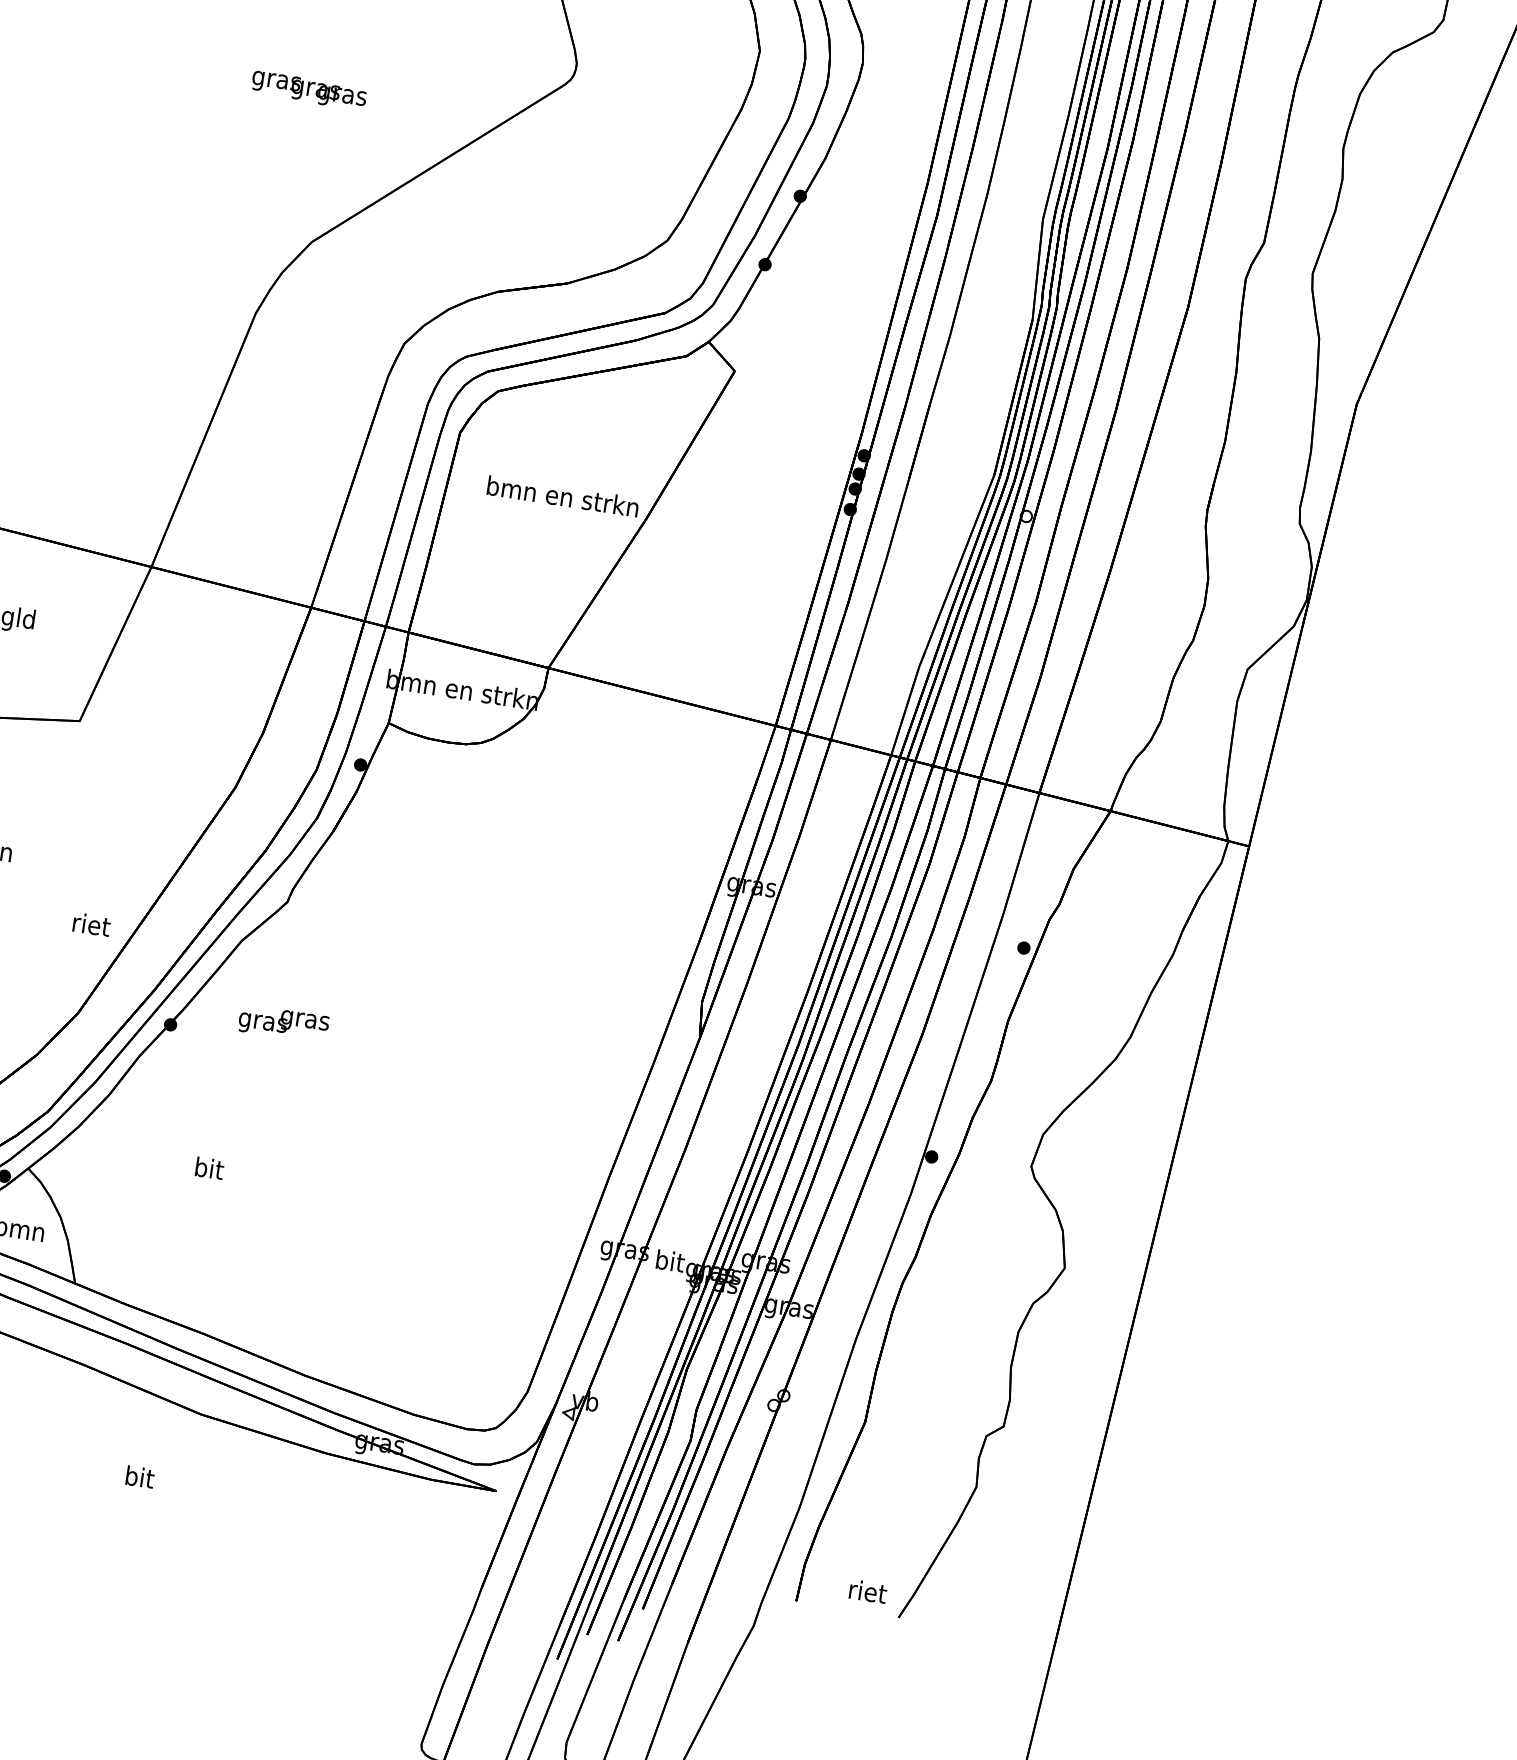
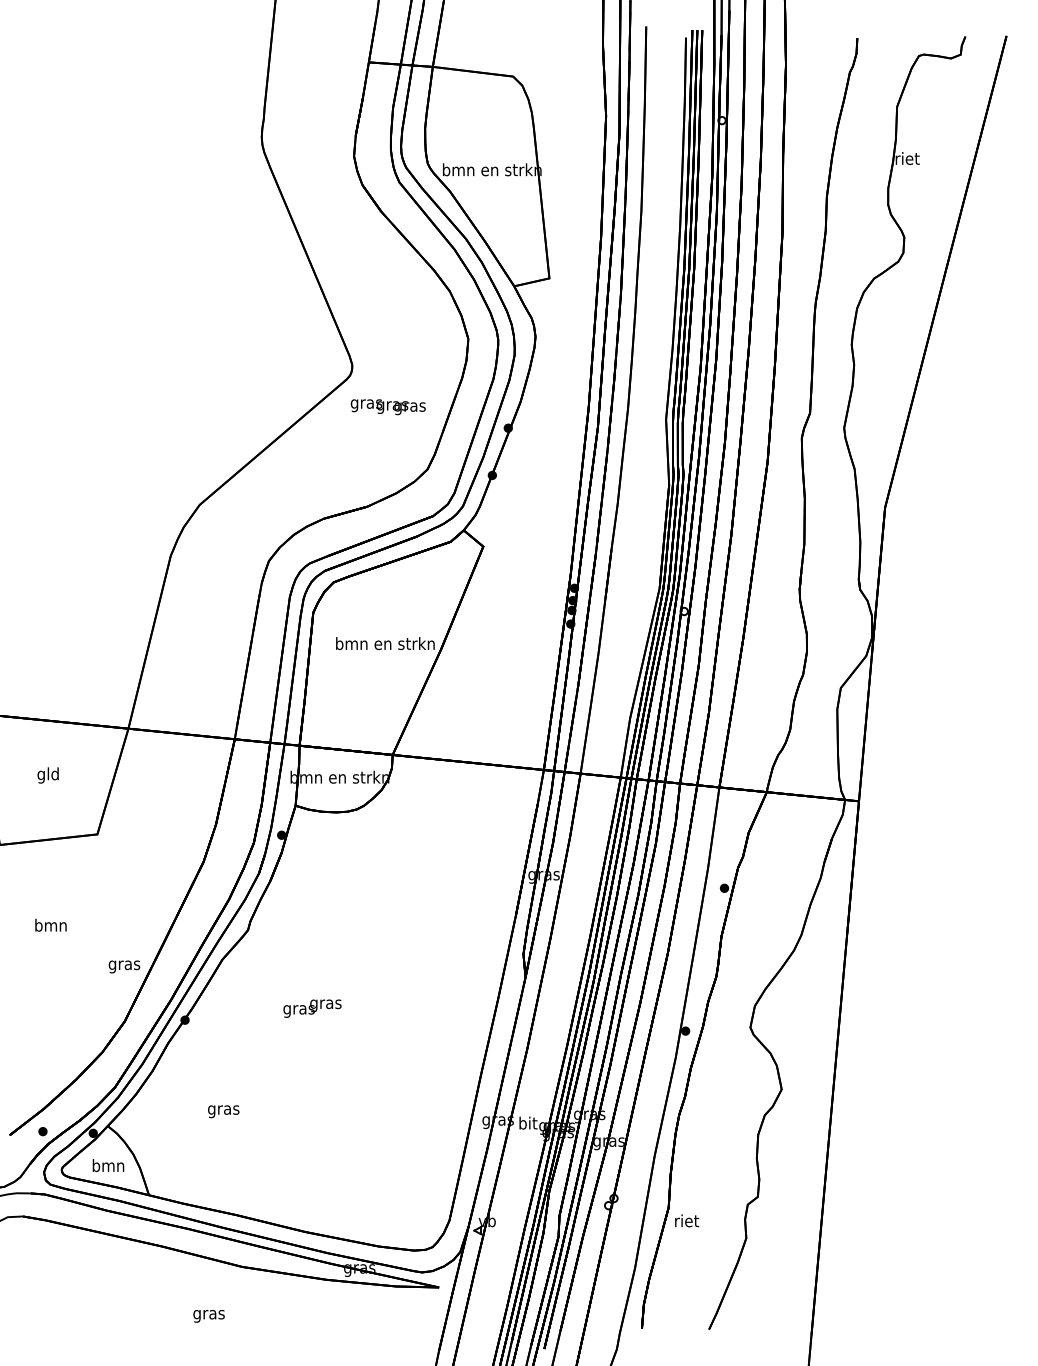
text: (307, 91) -> (387, 407), moved
text: (90, 927) -> (124, 965), riet -> gras
text: (283, 1023) -> (312, 1008), moved
text: (208, 1171) -> (223, 1110), bit -> gras
text: (138, 1479) -> (208, 1314), bit -> gras
text: (868, 1591) -> (687, 1220), moved

